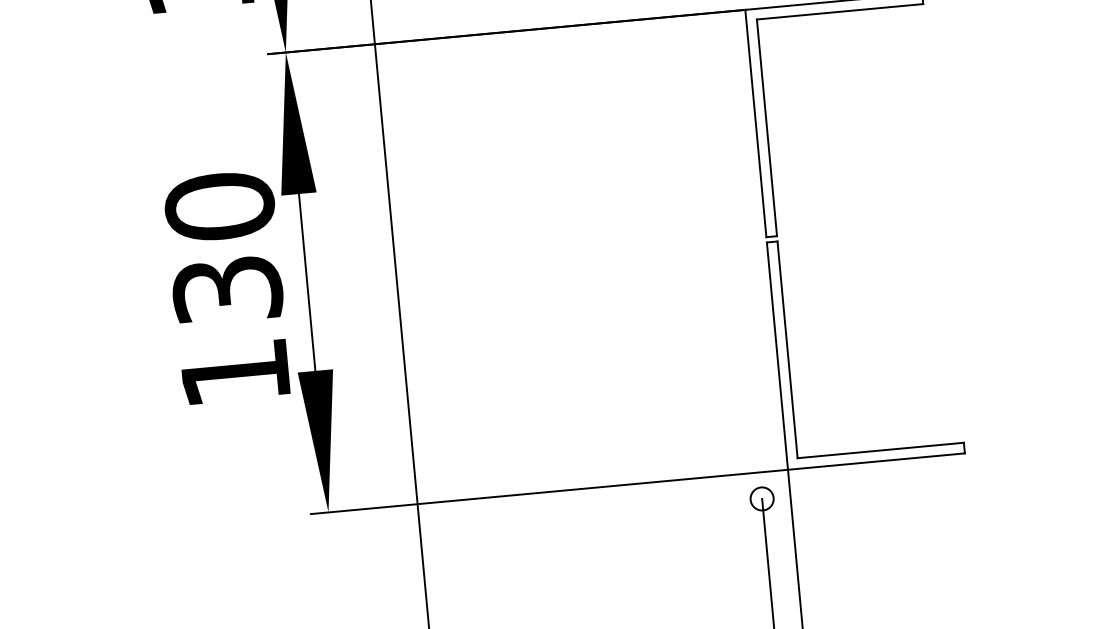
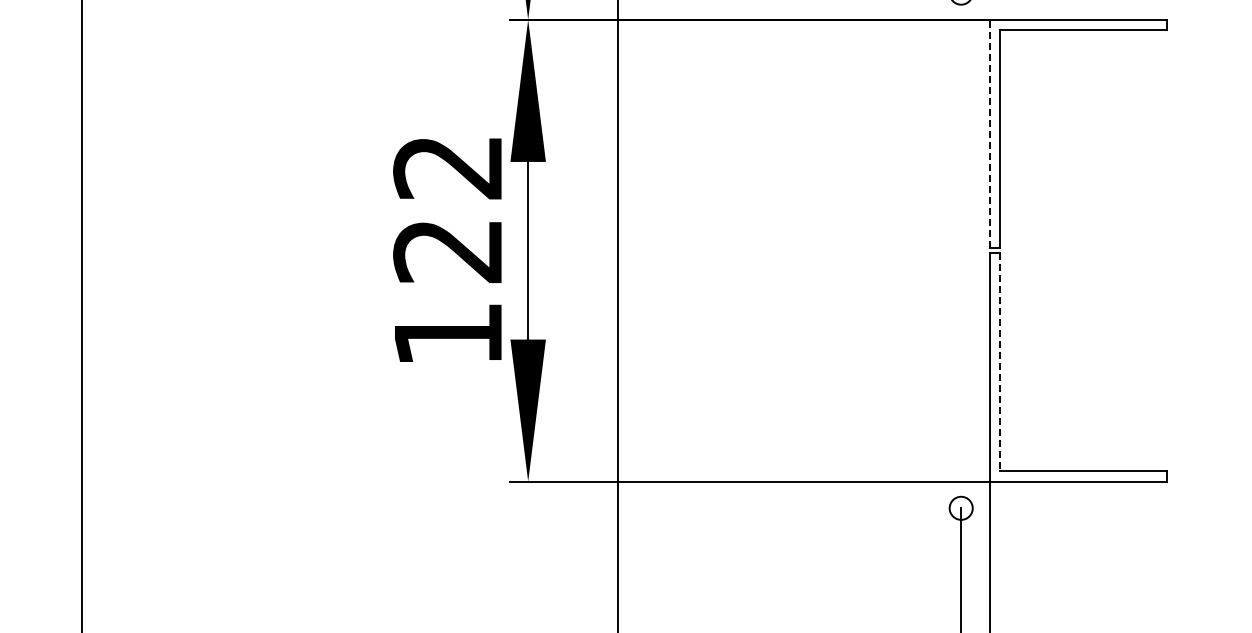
line: (755, 123) -> (989, 133), solid -> dashed
text: (223, 247) -> (448, 208), 130 -> 122
line: (787, 350) -> (1000, 362), solid -> dashed

